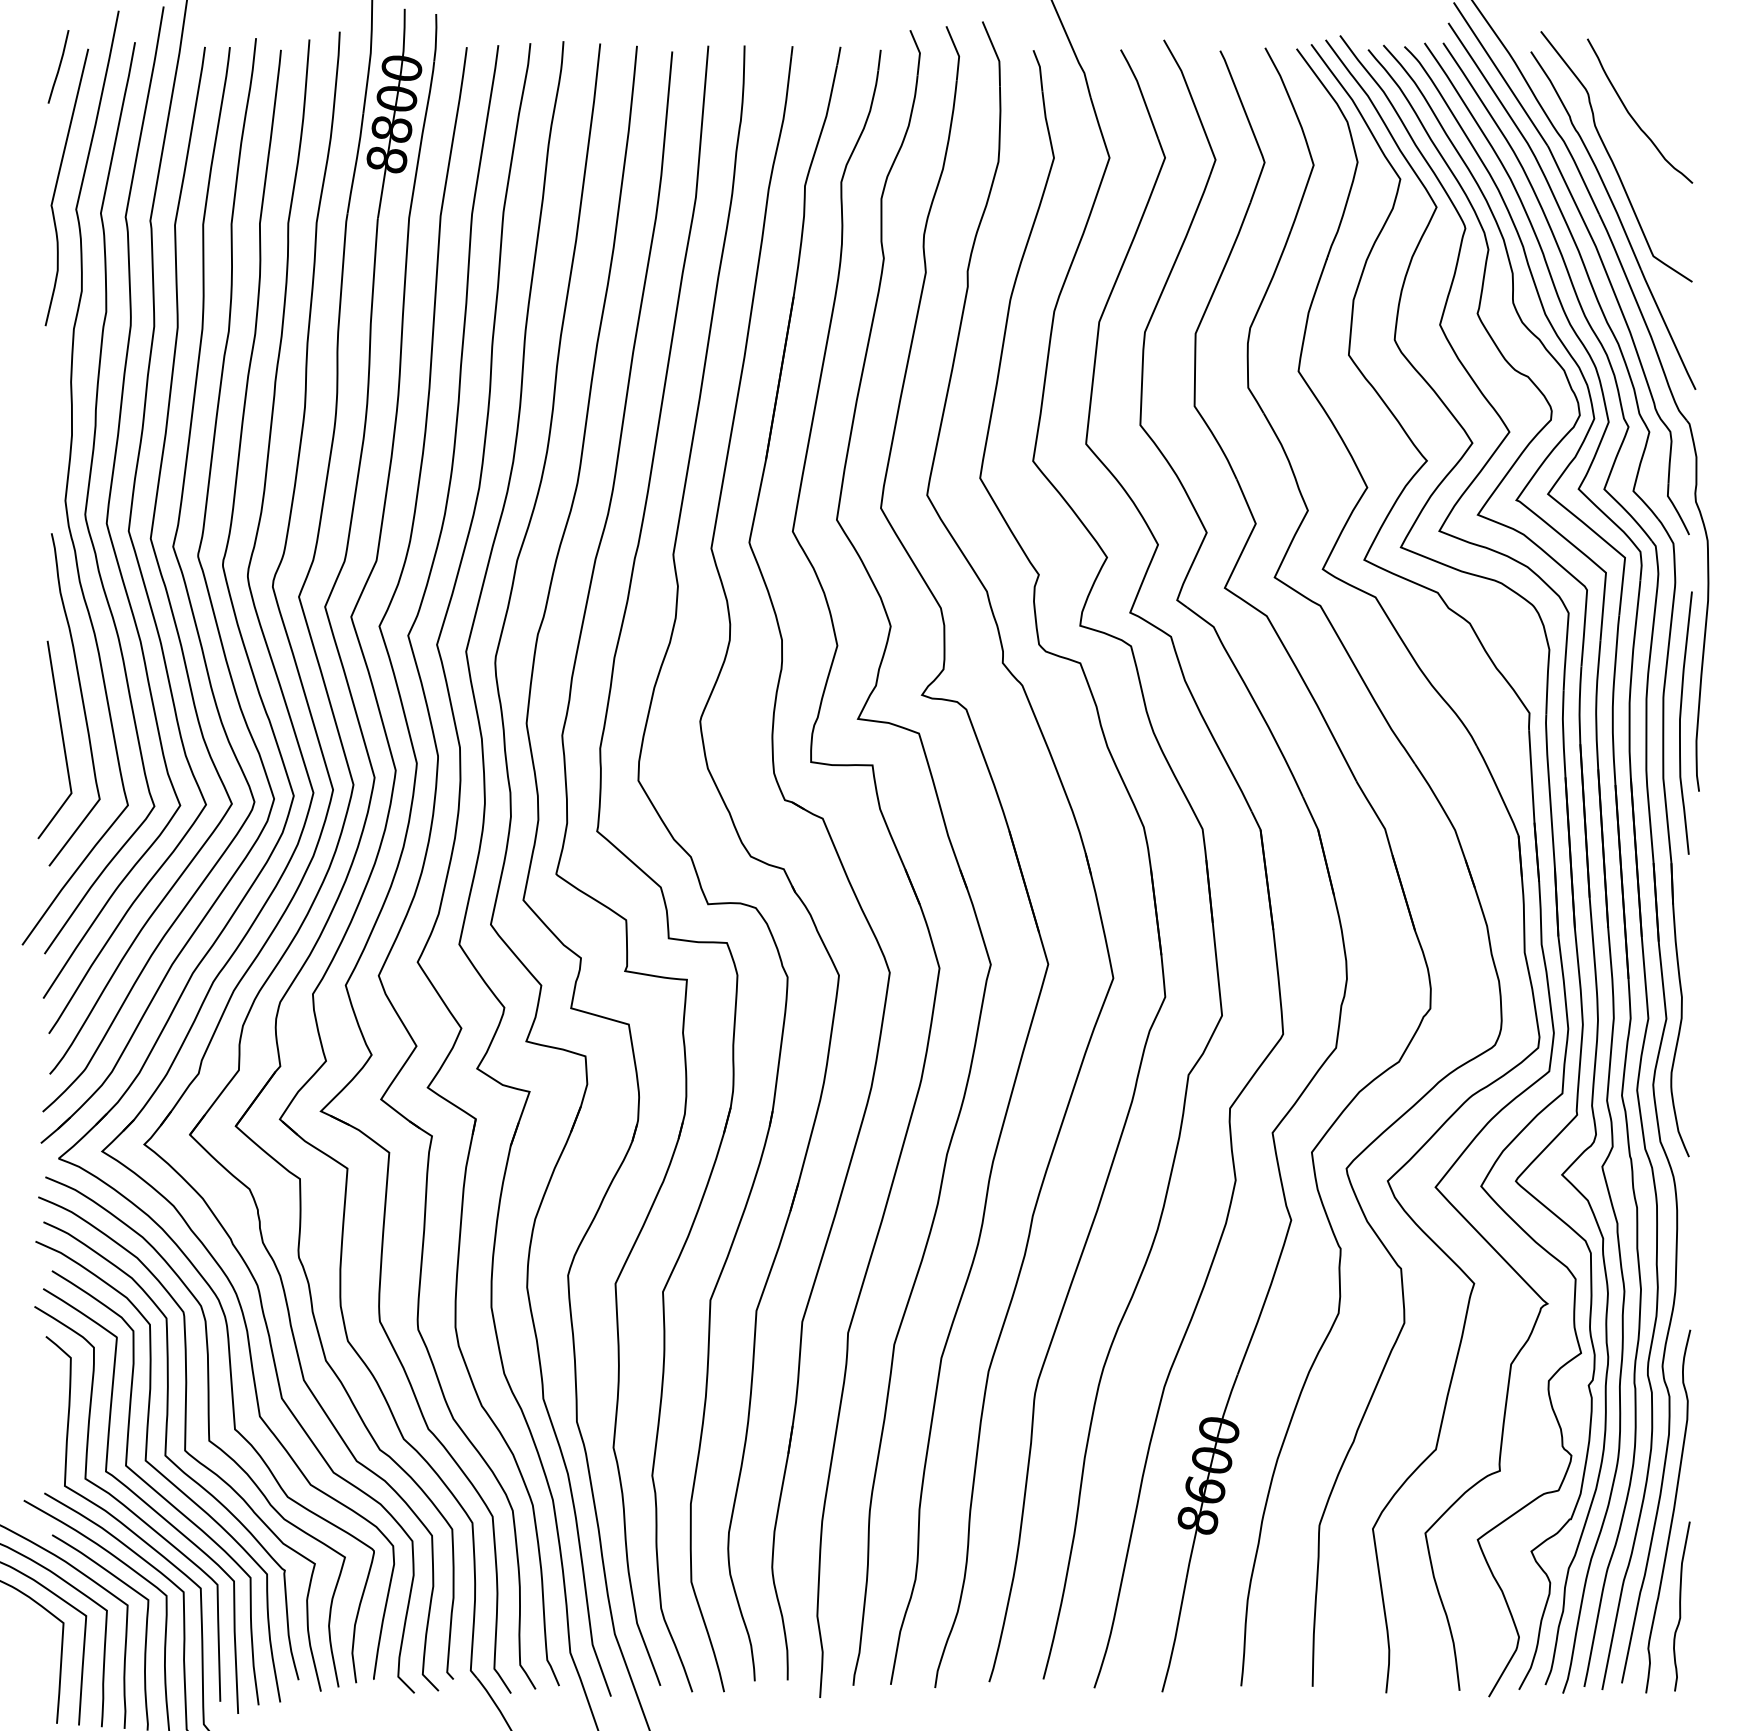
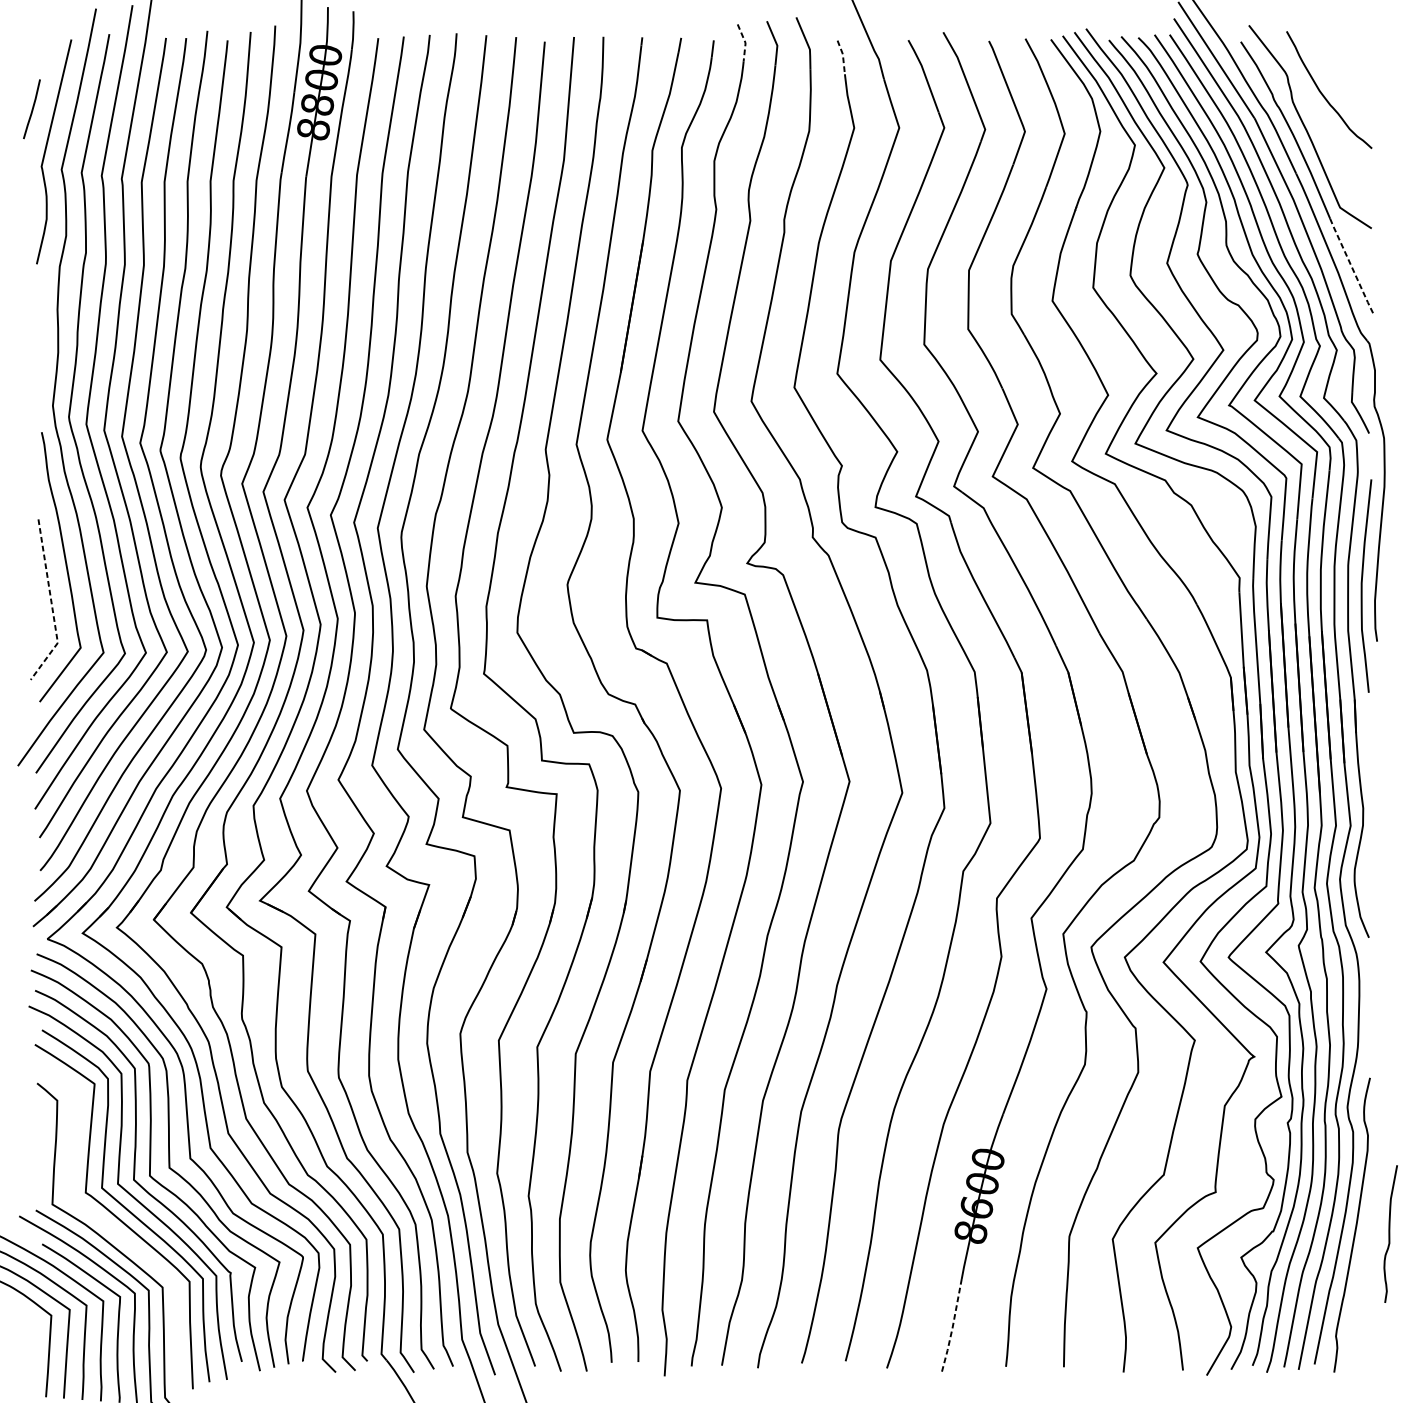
line: (919, 53) -> (745, 43), solid -> dashed
line: (58, 66) -> (31, 108), moved
line: (1040, 70) -> (843, 57), solid -> dashed
line: (1668, 329) -> (1352, 267), solid -> dashed
line: (64, 746) -> (52, 605), solid -> dashed
curve: (125, 1505) -> (101, 1220), removed
curve: (1680, 1606) -> (1389, 1234), moved
line: (1175, 1637) -> (952, 1327), solid -> dashed

